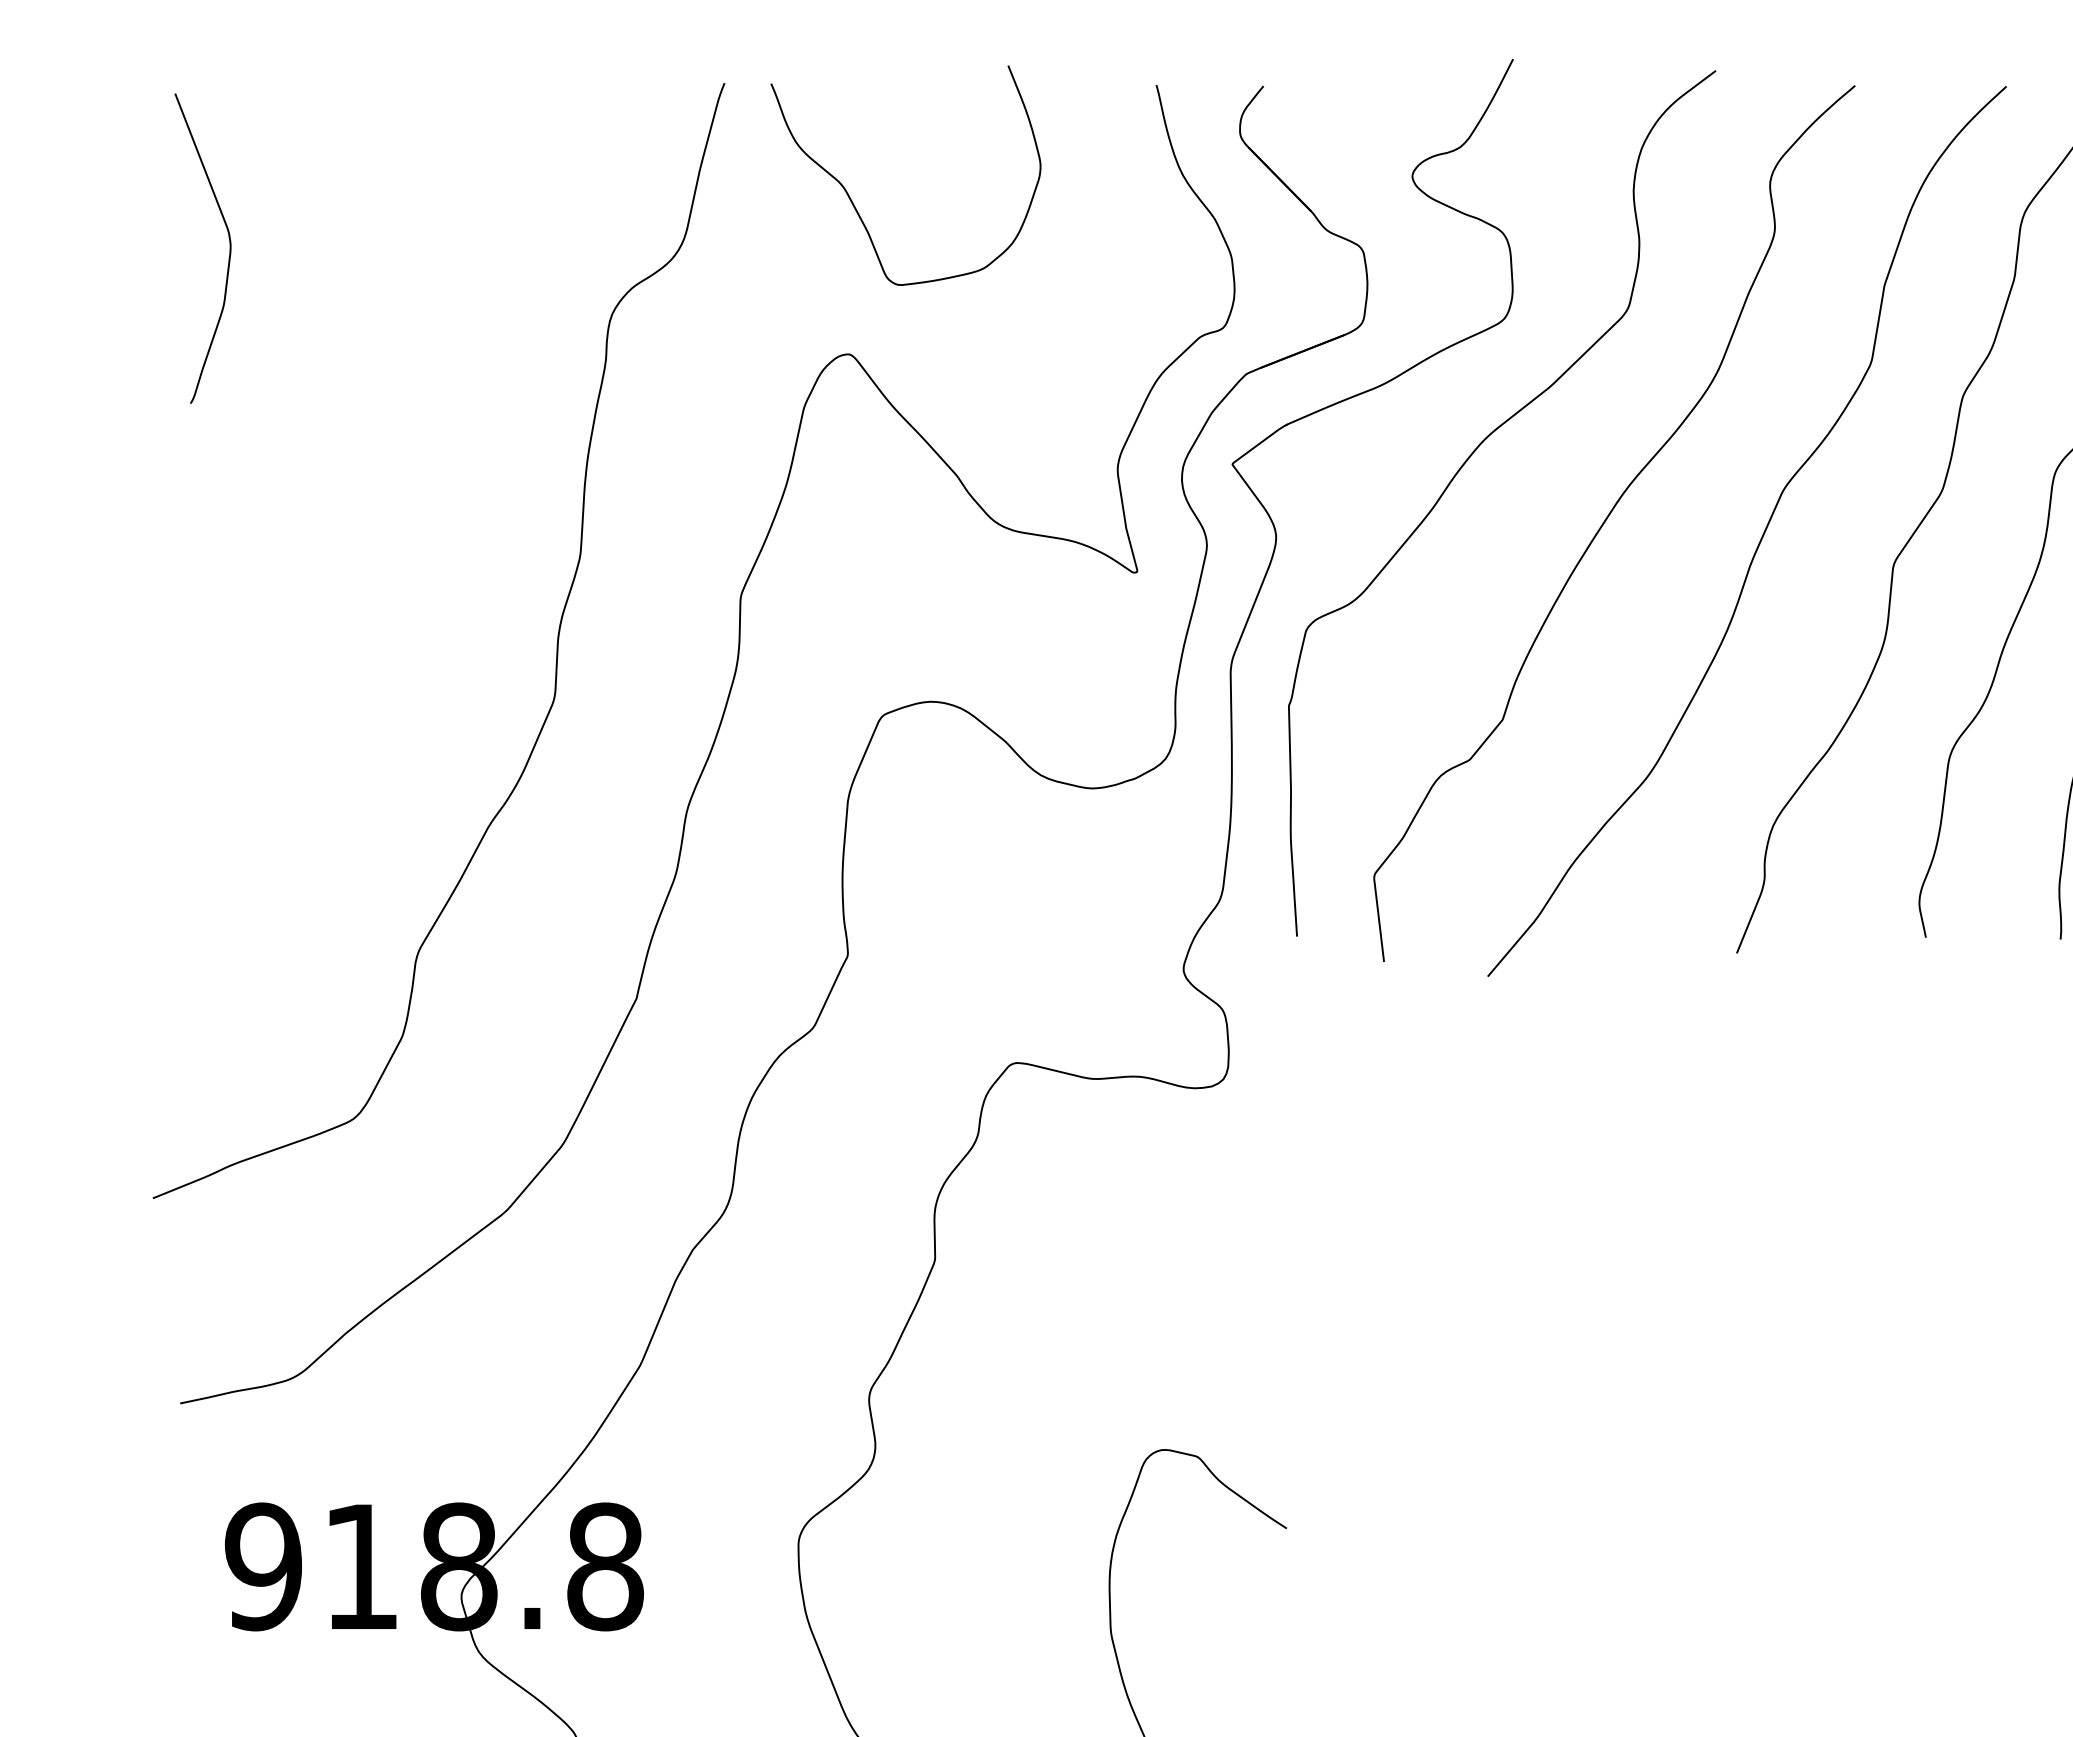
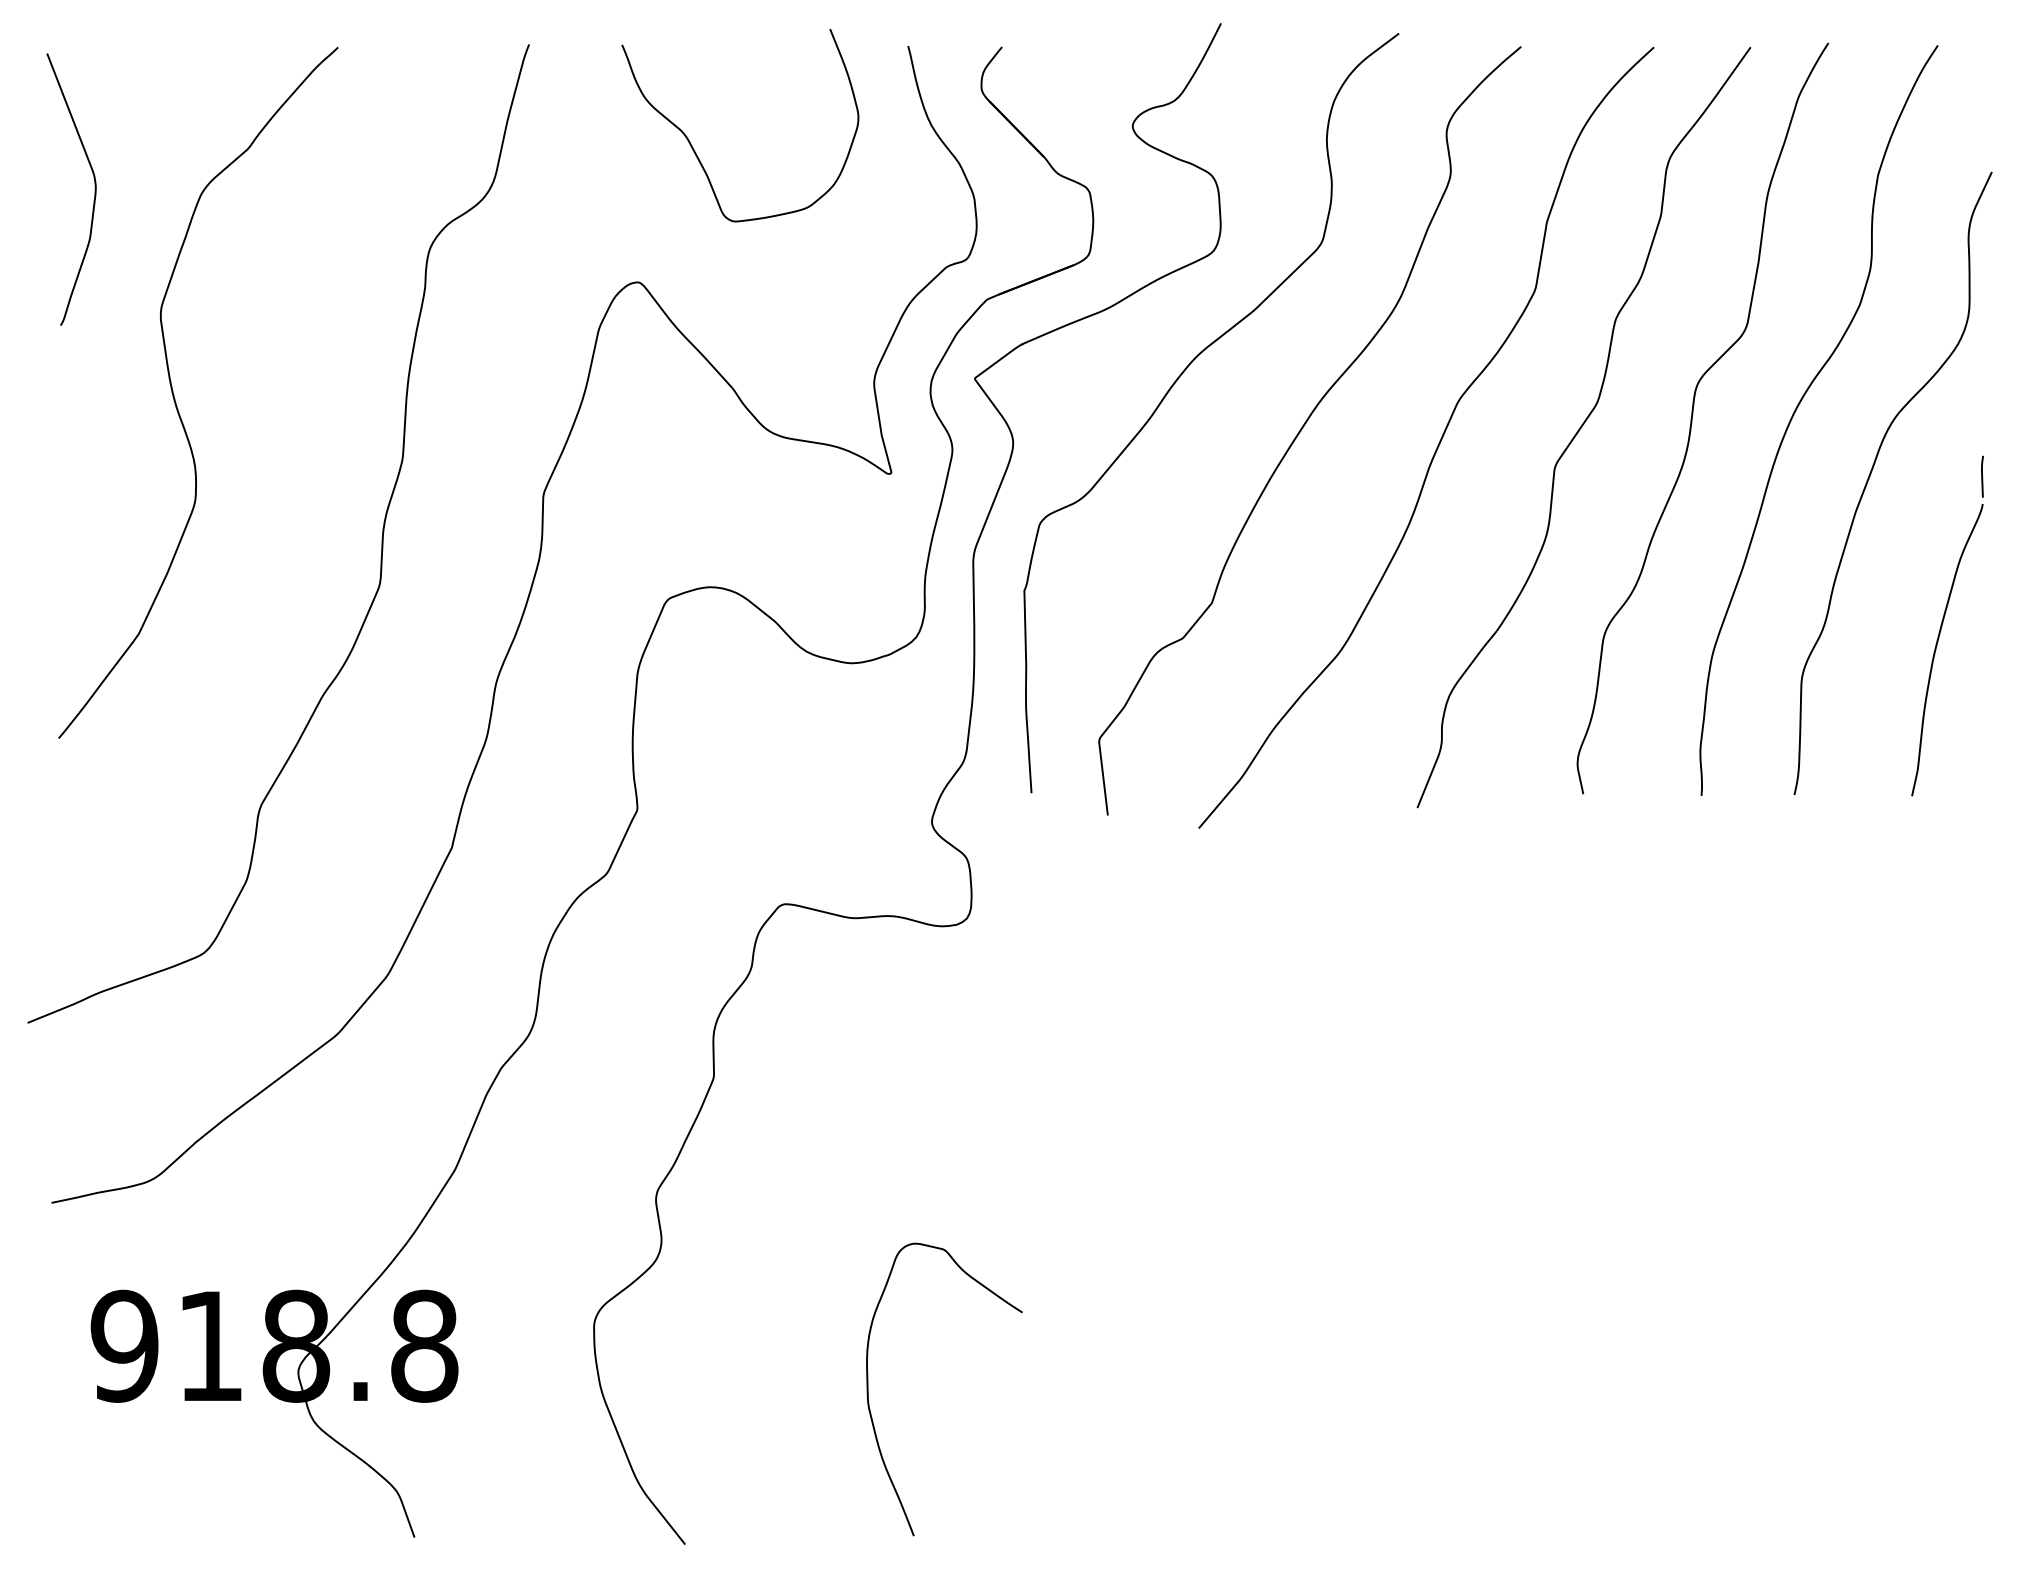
curve: (853, 202) -> (694, 149), moved
curve: (321, 486) -> (175, 398), added

